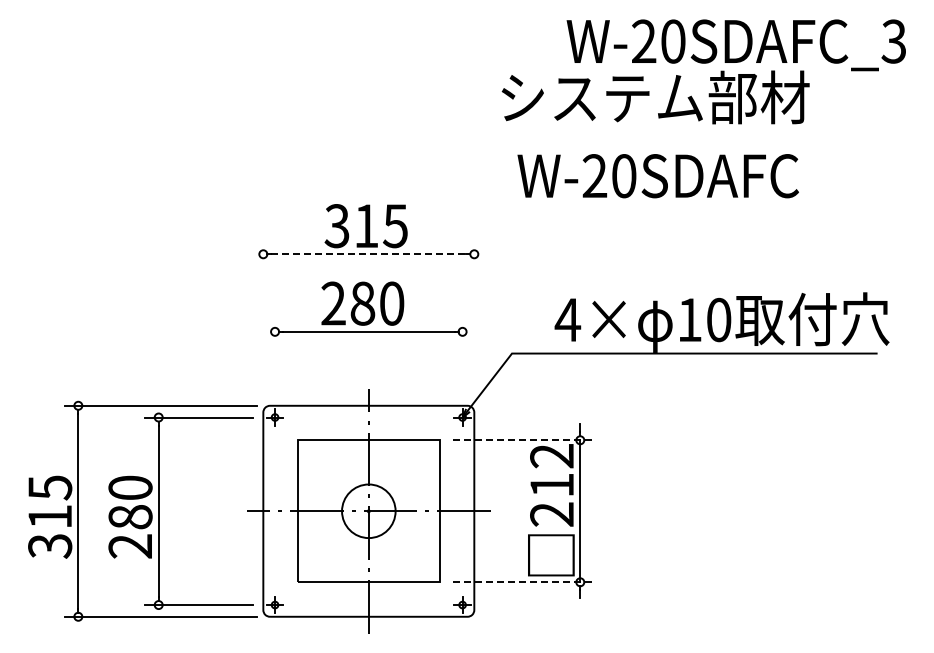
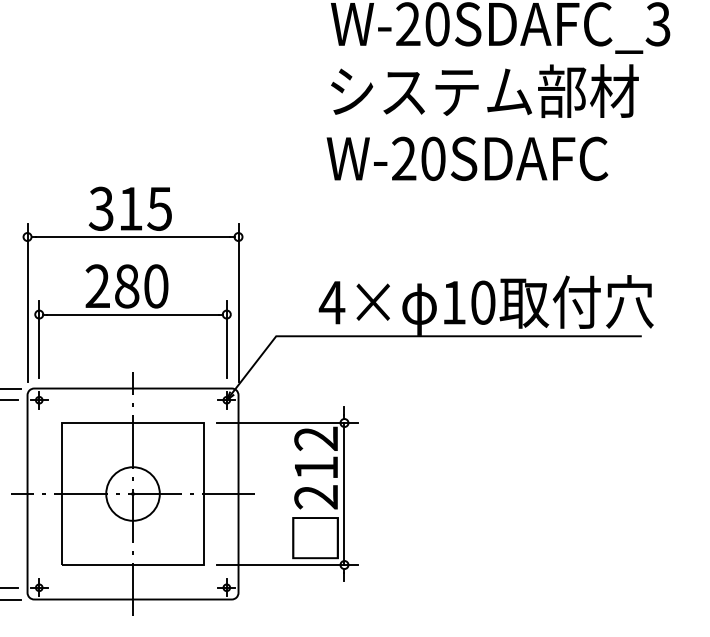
text: (655, 97) -> (484, 91), moved
text: (657, 176) -> (466, 159), moved
line: (369, 254) -> (133, 237), dashed -> solid
line: (263, 319) -> (27, 302), added
line: (474, 319) -> (238, 302), added
line: (275, 356) -> (39, 339), added
line: (462, 356) -> (226, 339), added
line: (523, 440) -> (287, 423), dashed -> solid
line: (523, 582) -> (287, 565), dashed -> solid

